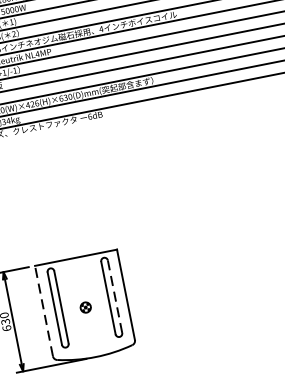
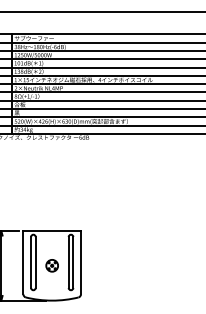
line: (115, 295) -> (73, 261), dashed -> solid
part: (84, 307) -> (51, 265), size x1.67
line: (44, 310) -> (23, 262), dashed -> solid

